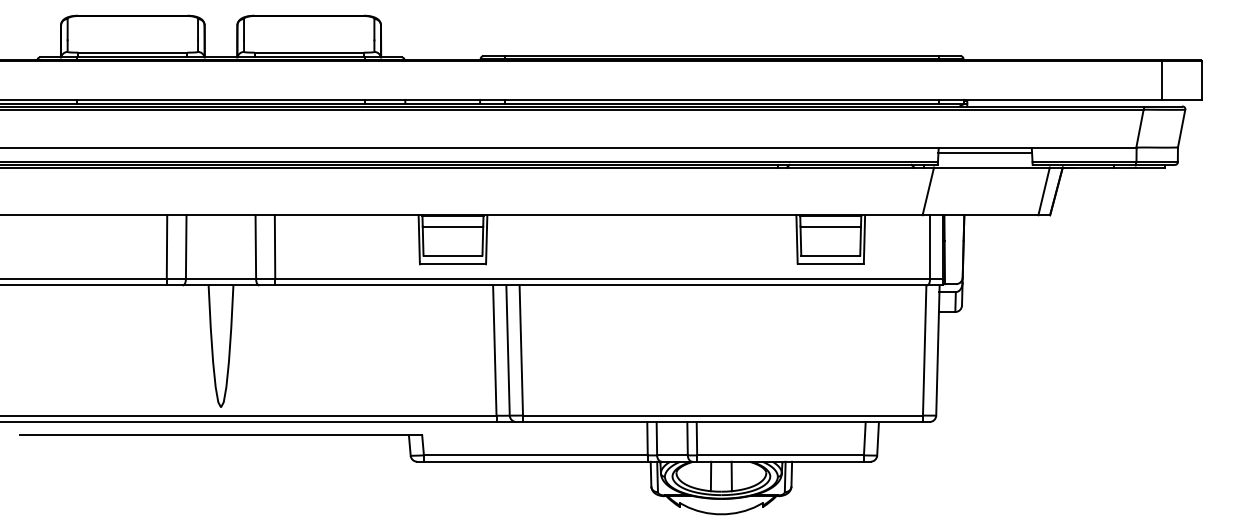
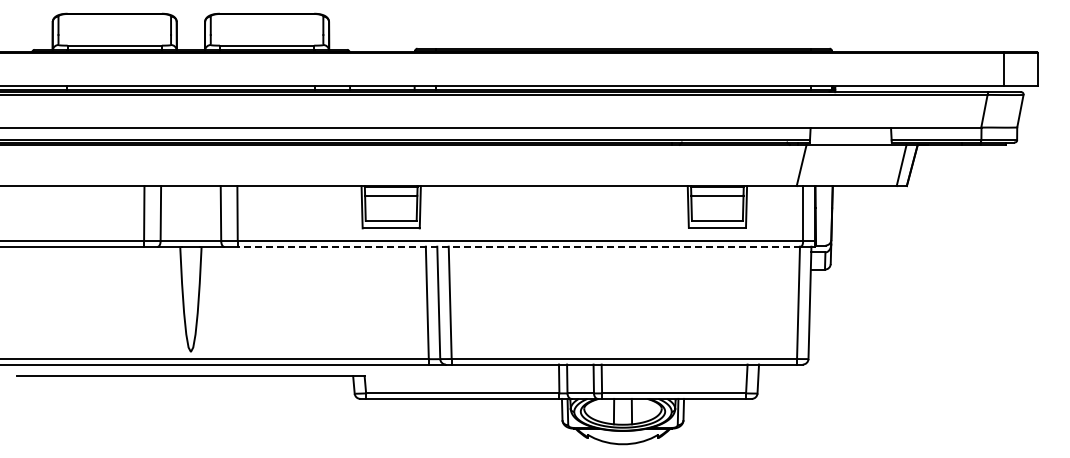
line: (984, 153) -> (850, 132), removed
line: (601, 285) -> (519, 246), solid -> dashed

